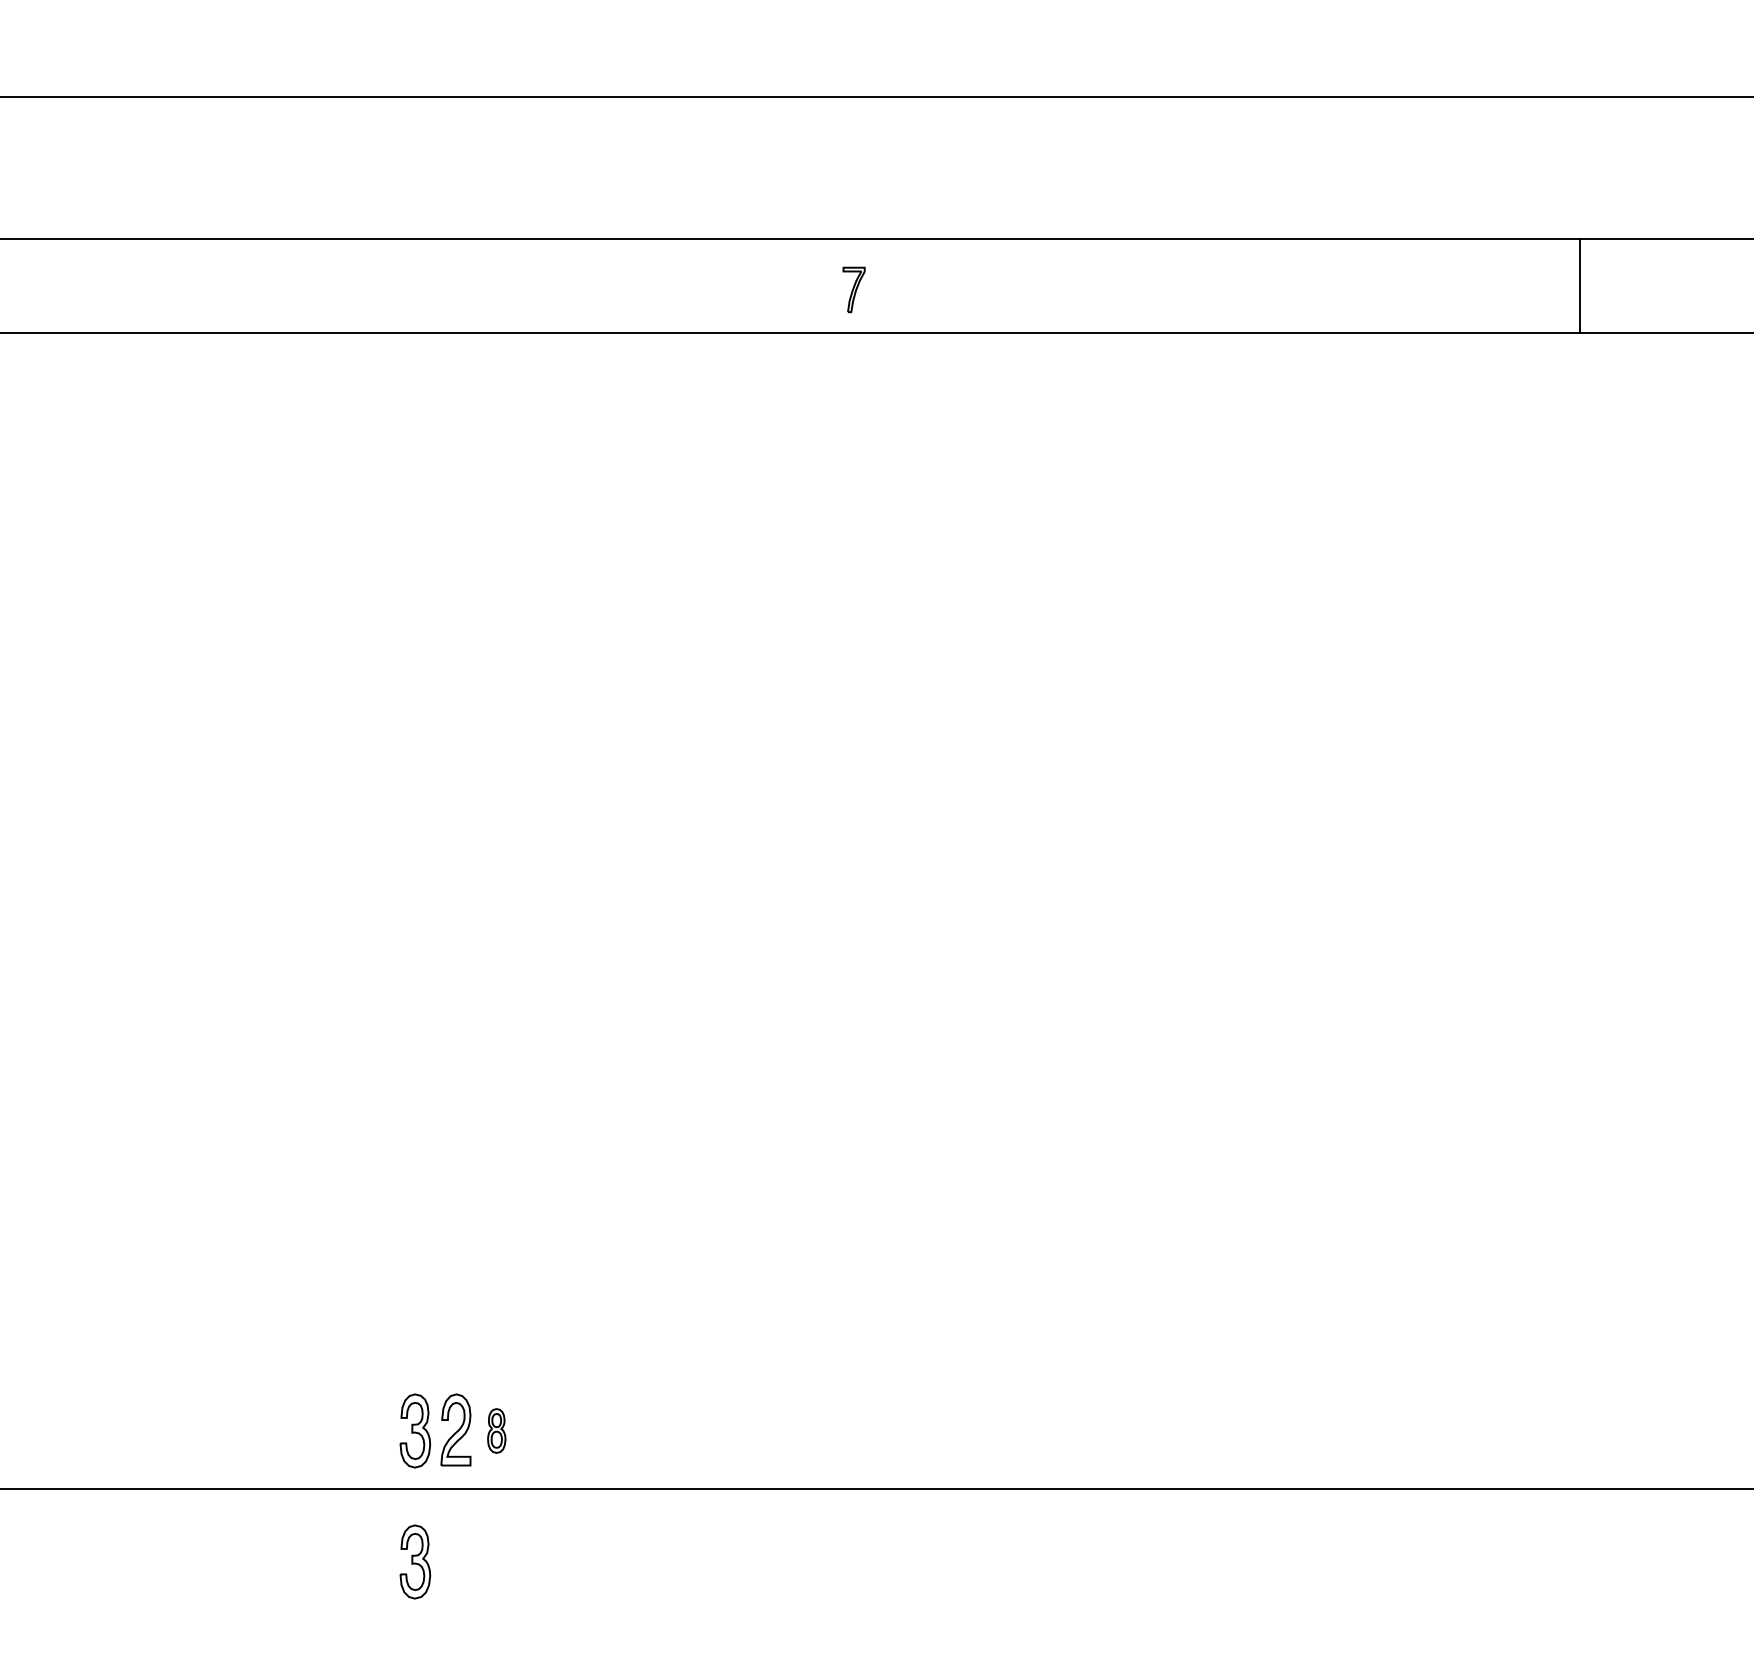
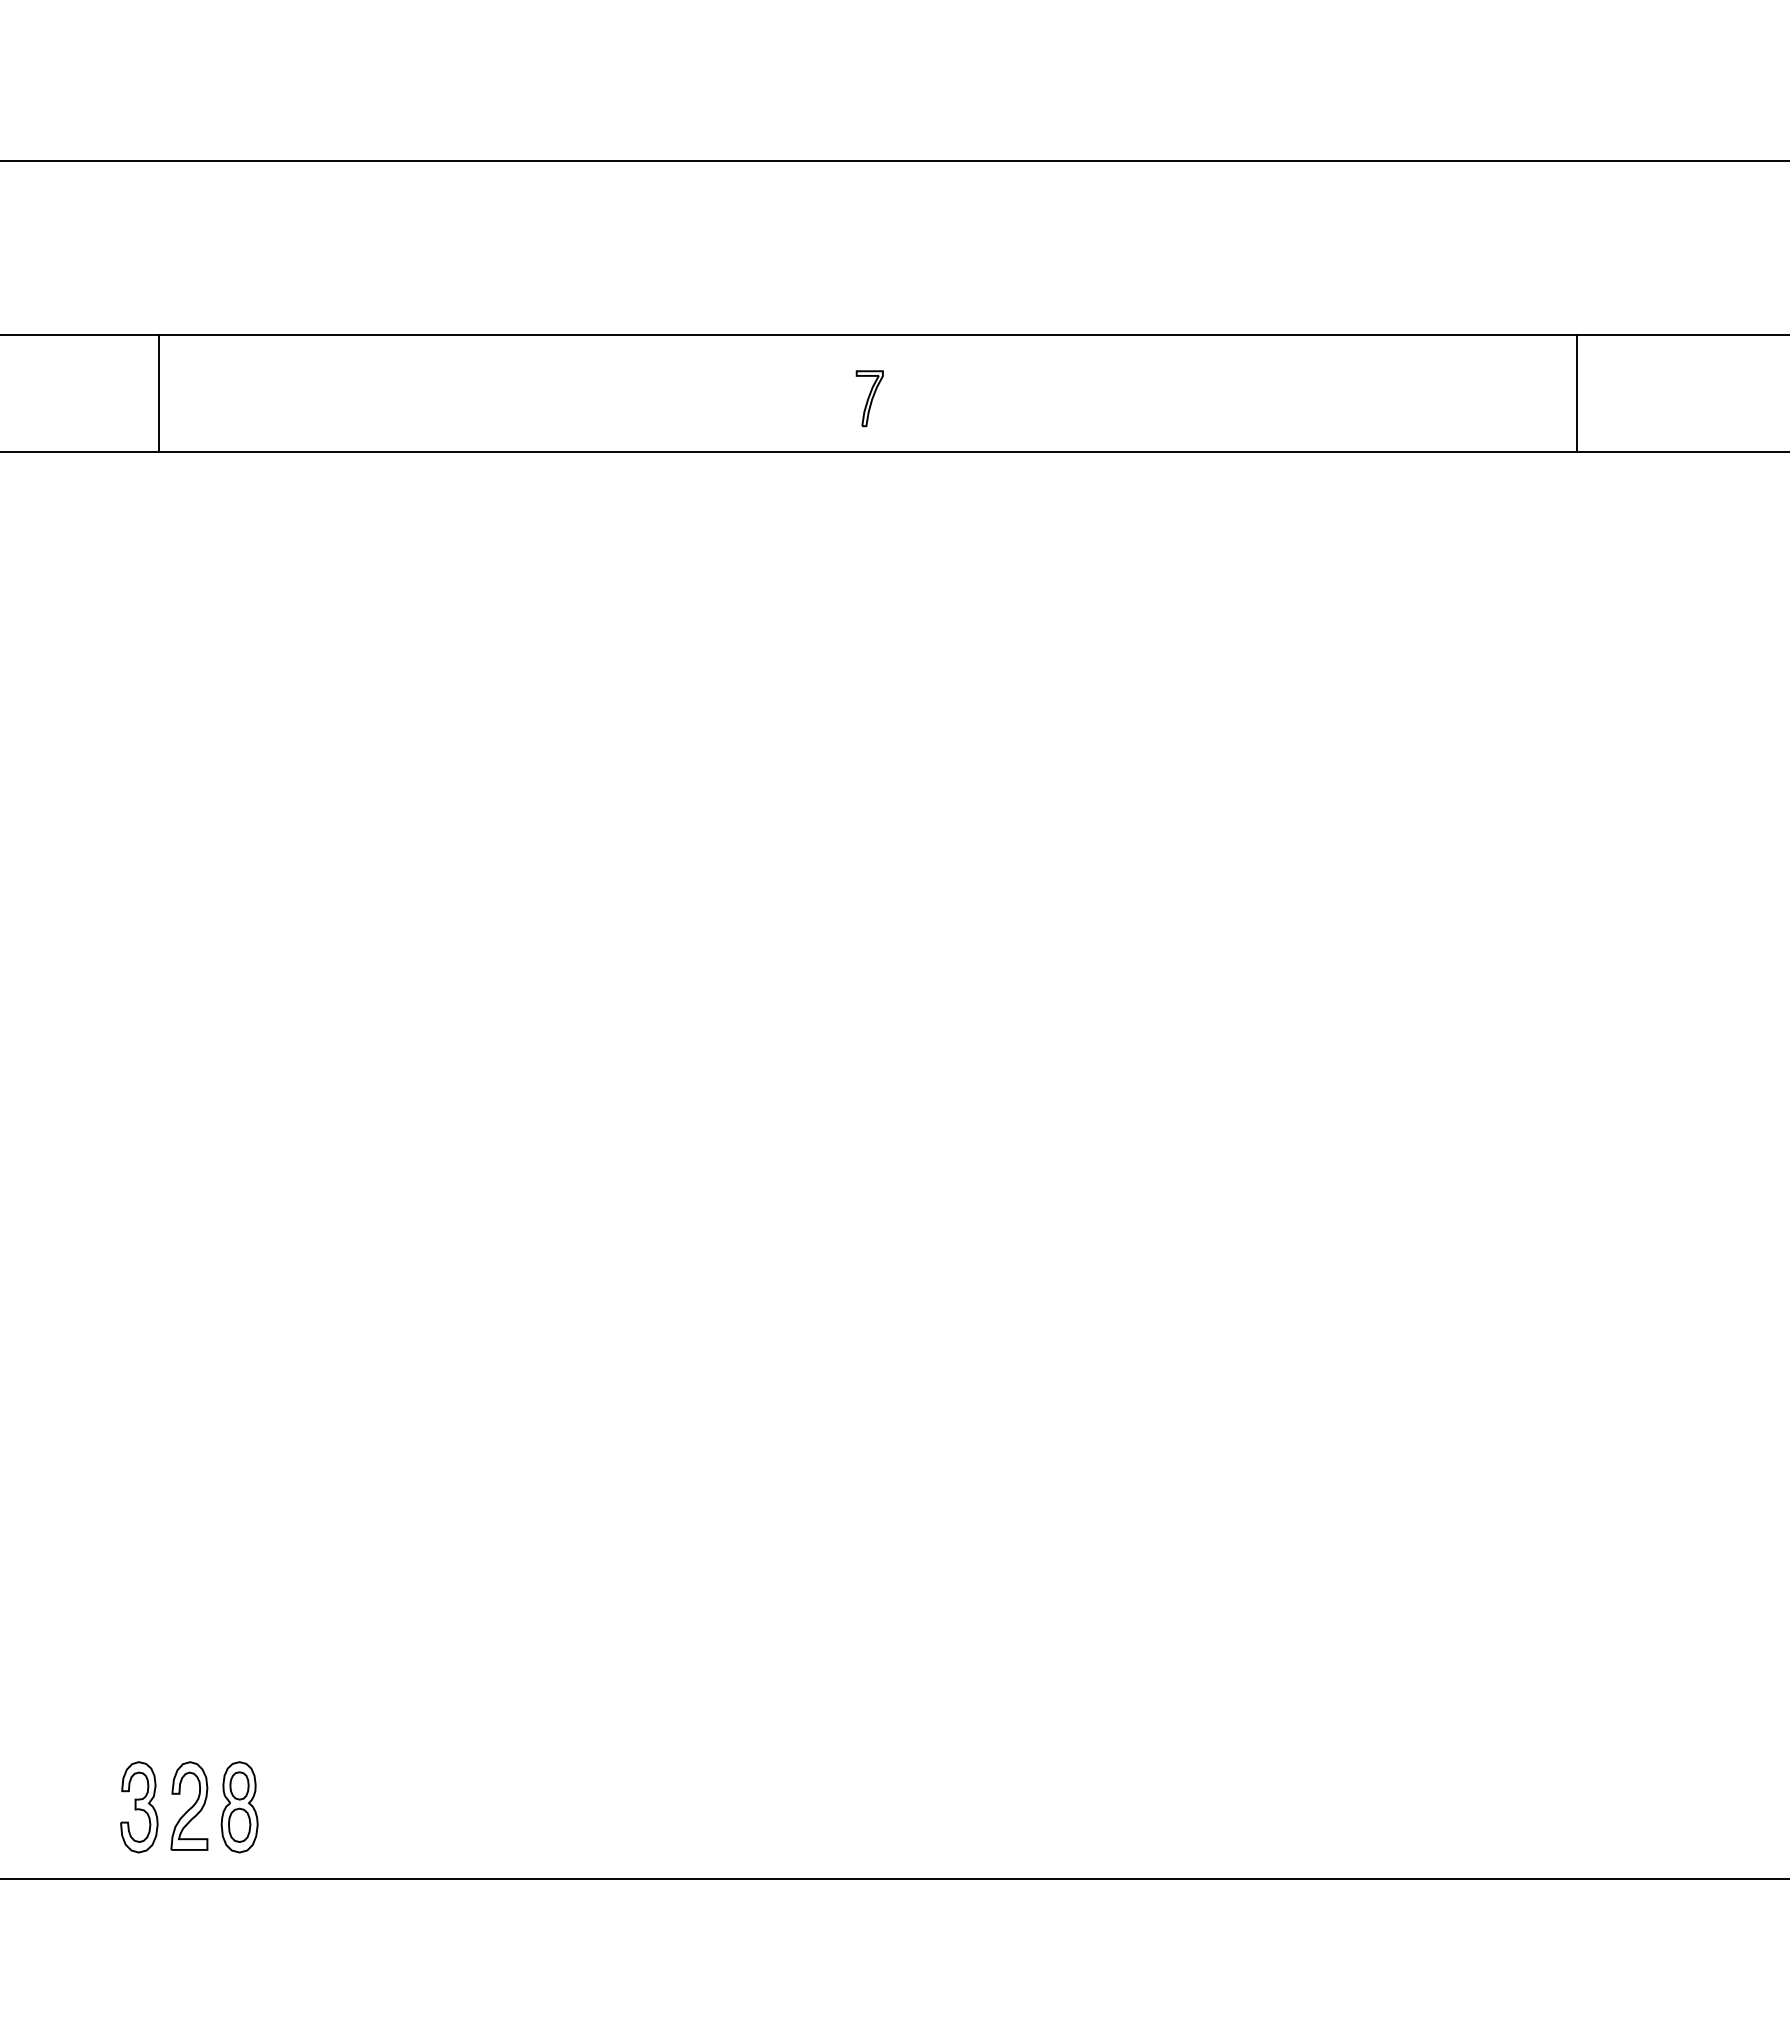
line: (431, 285) -> (159, 393), added
part: (853, 289) -> (869, 398), moved
part: (496, 1430) -> (239, 1806), size x1.67
part: (415, 1561) -> (139, 1968), removed

